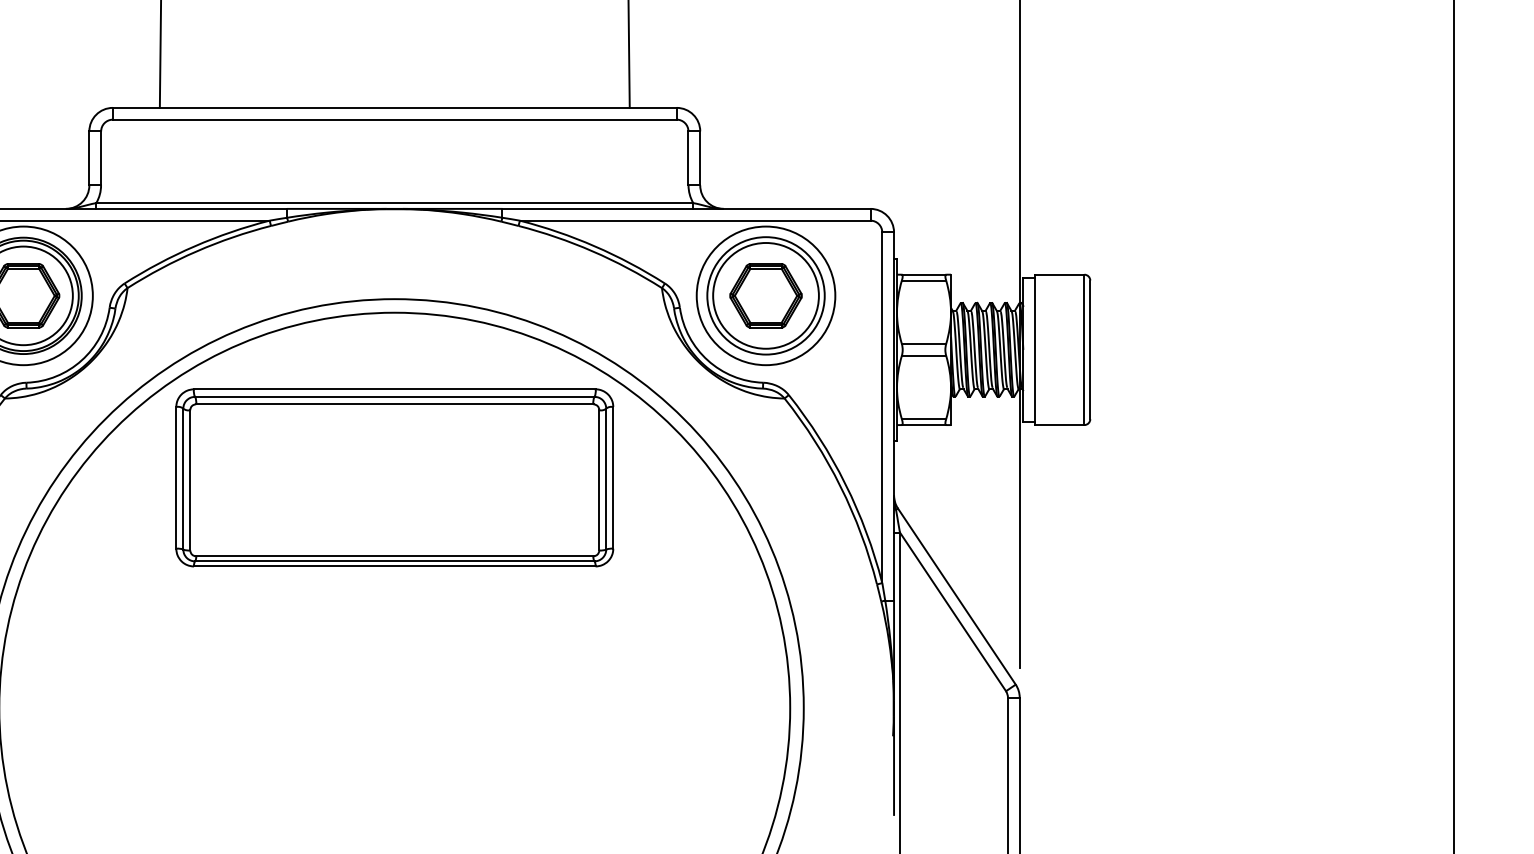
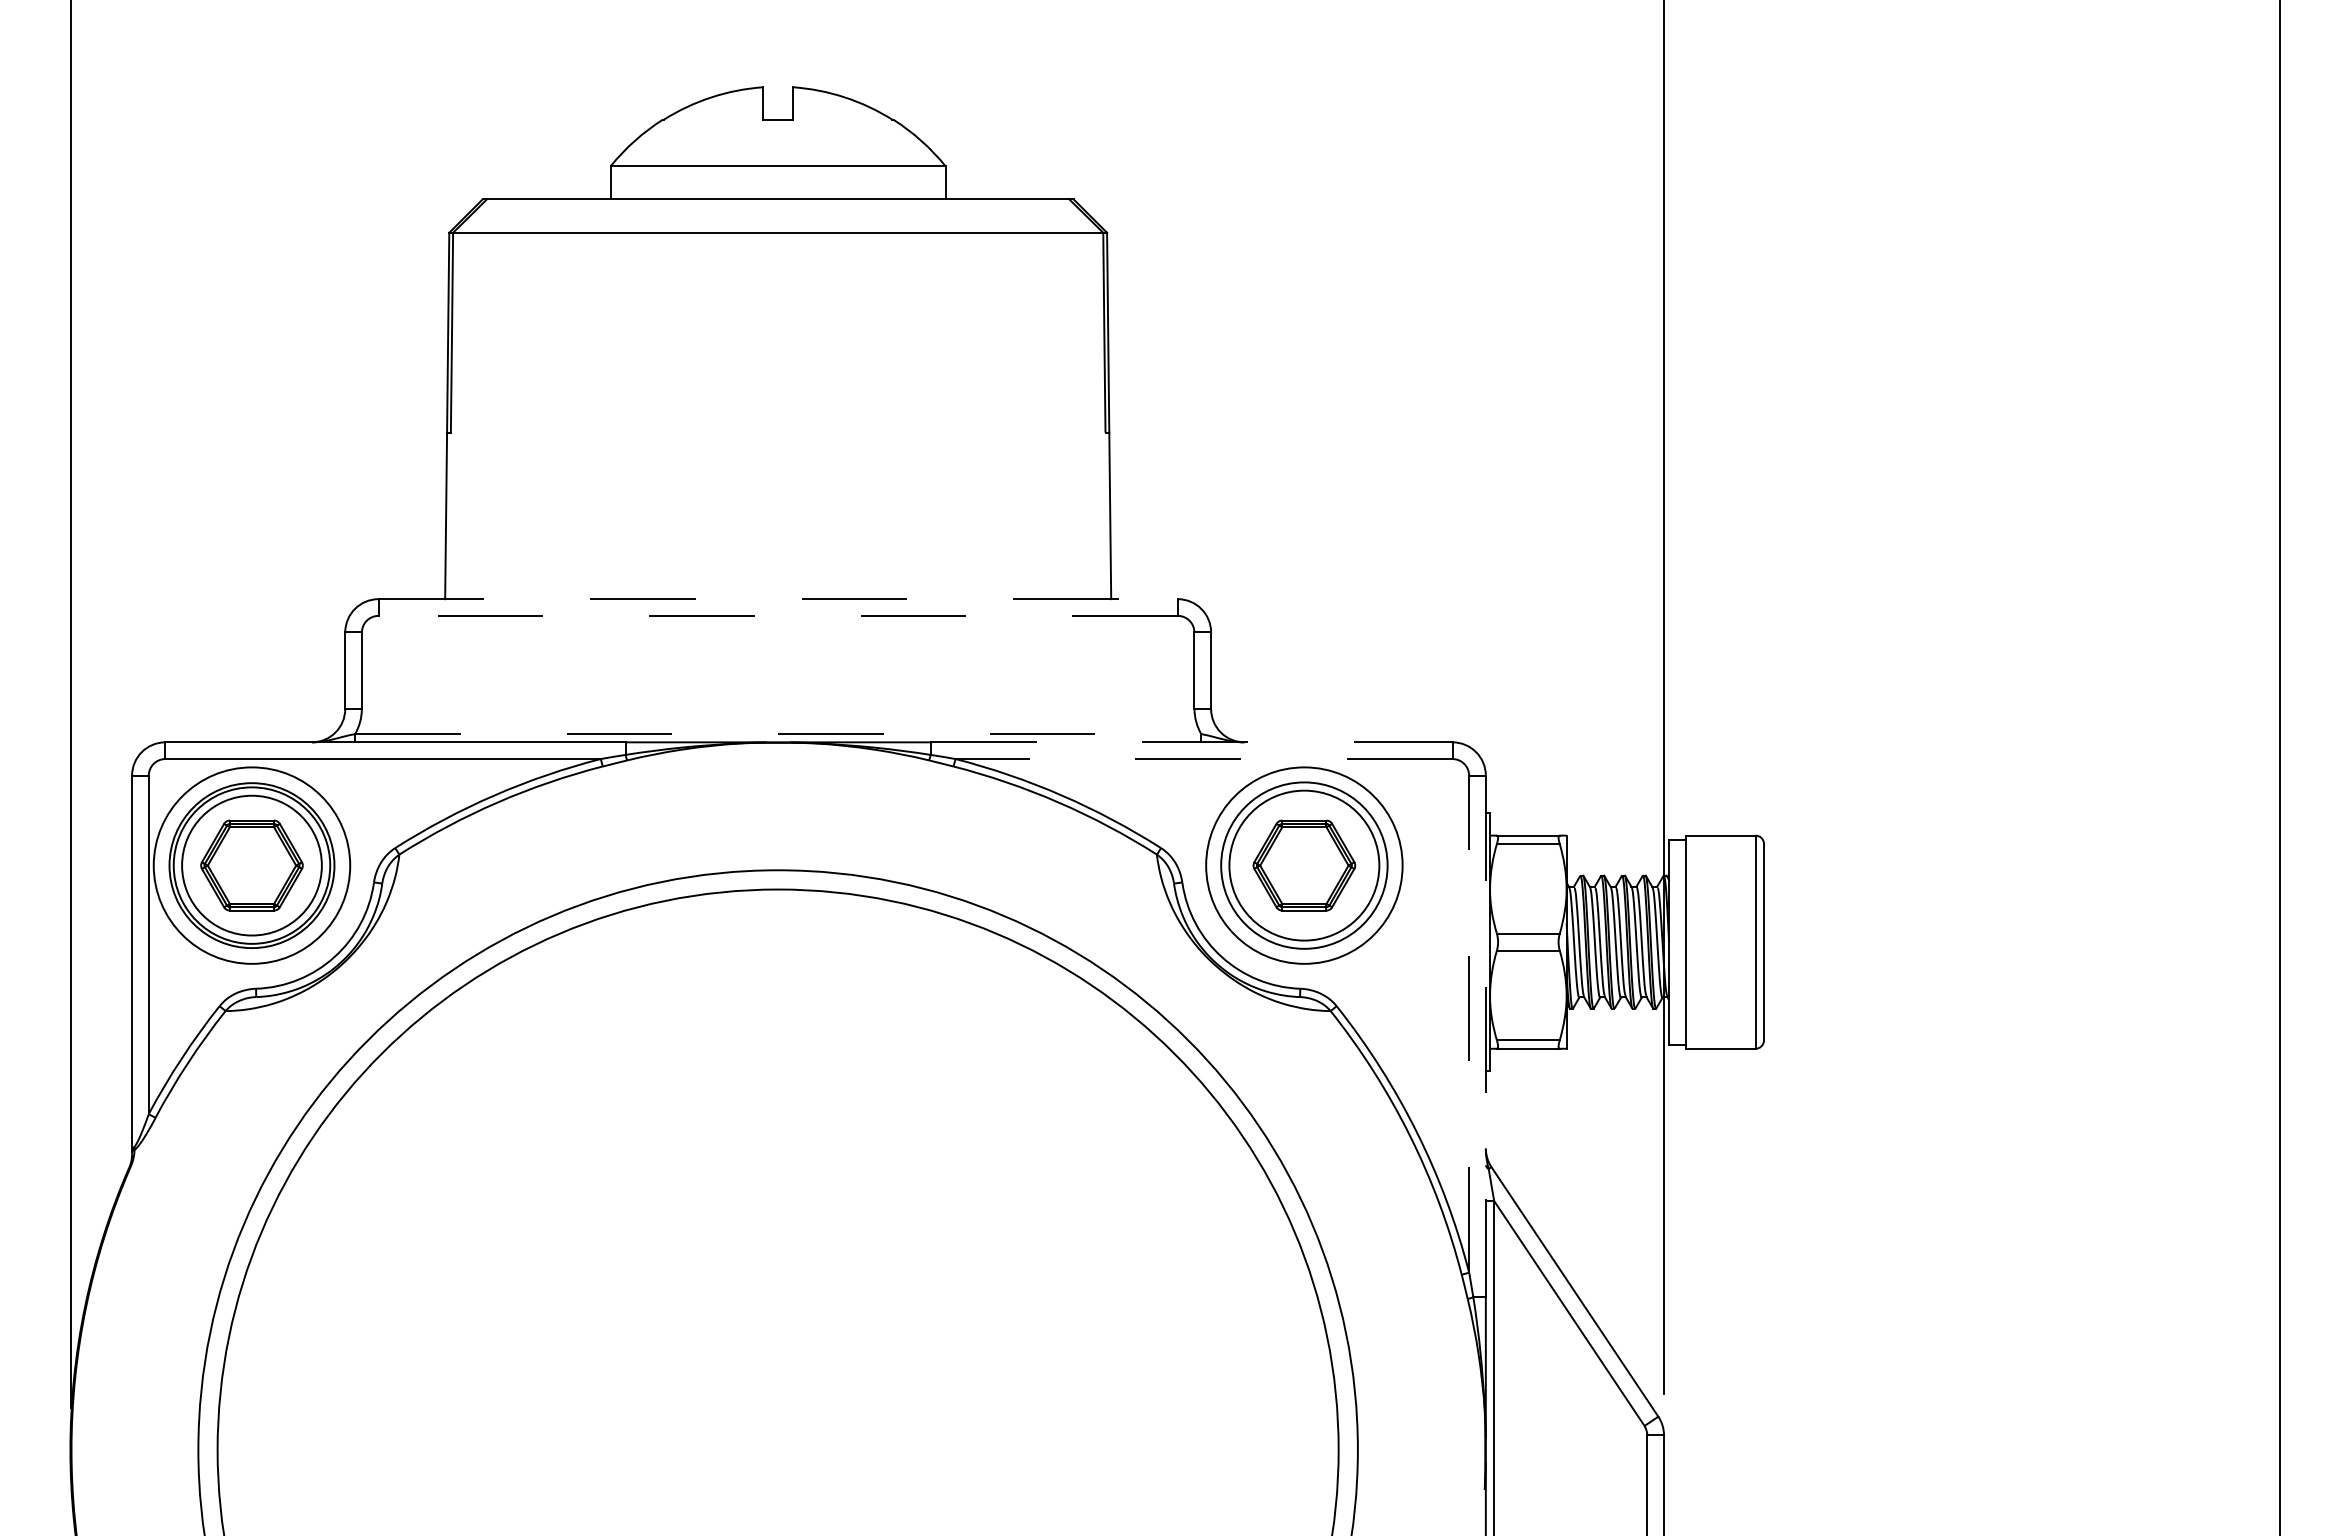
line: (395, 108) -> (778, 599), solid -> dashed
line: (395, 119) -> (778, 615), solid -> dashed
line: (395, 203) -> (778, 734), solid -> dashed
line: (686, 209) -> (1191, 742), solid -> dashed
line: (694, 221) -> (1203, 759), solid -> dashed
line: (882, 407) -> (1469, 1024), solid -> dashed
line: (893, 416) -> (1485, 1036), solid -> dashed
part: (394, 477) -> (777, 1123), removed

